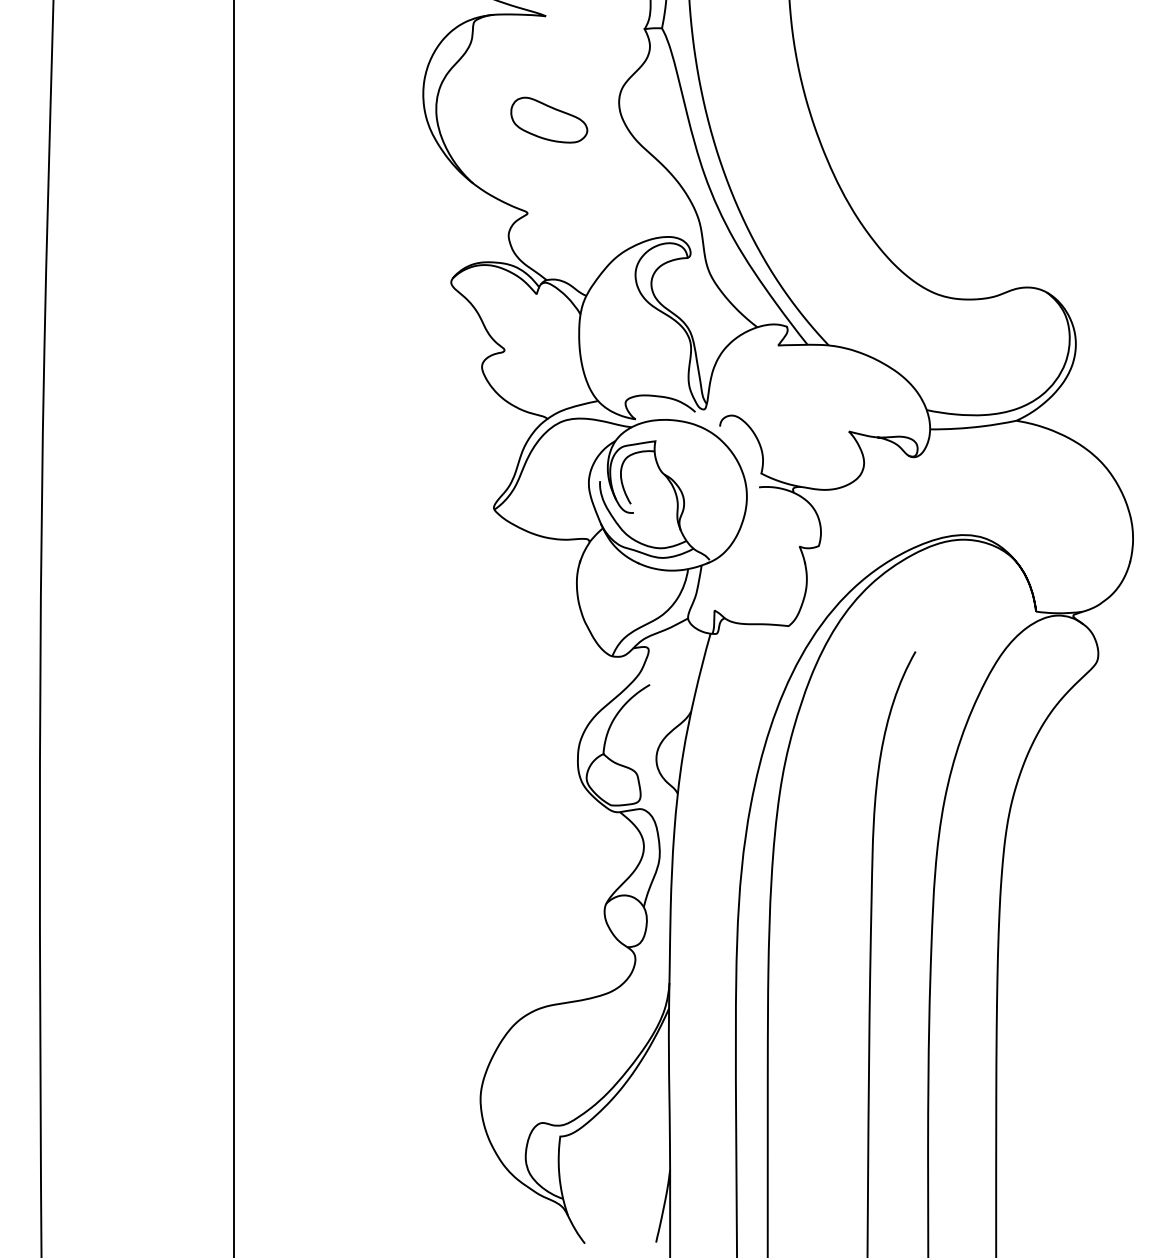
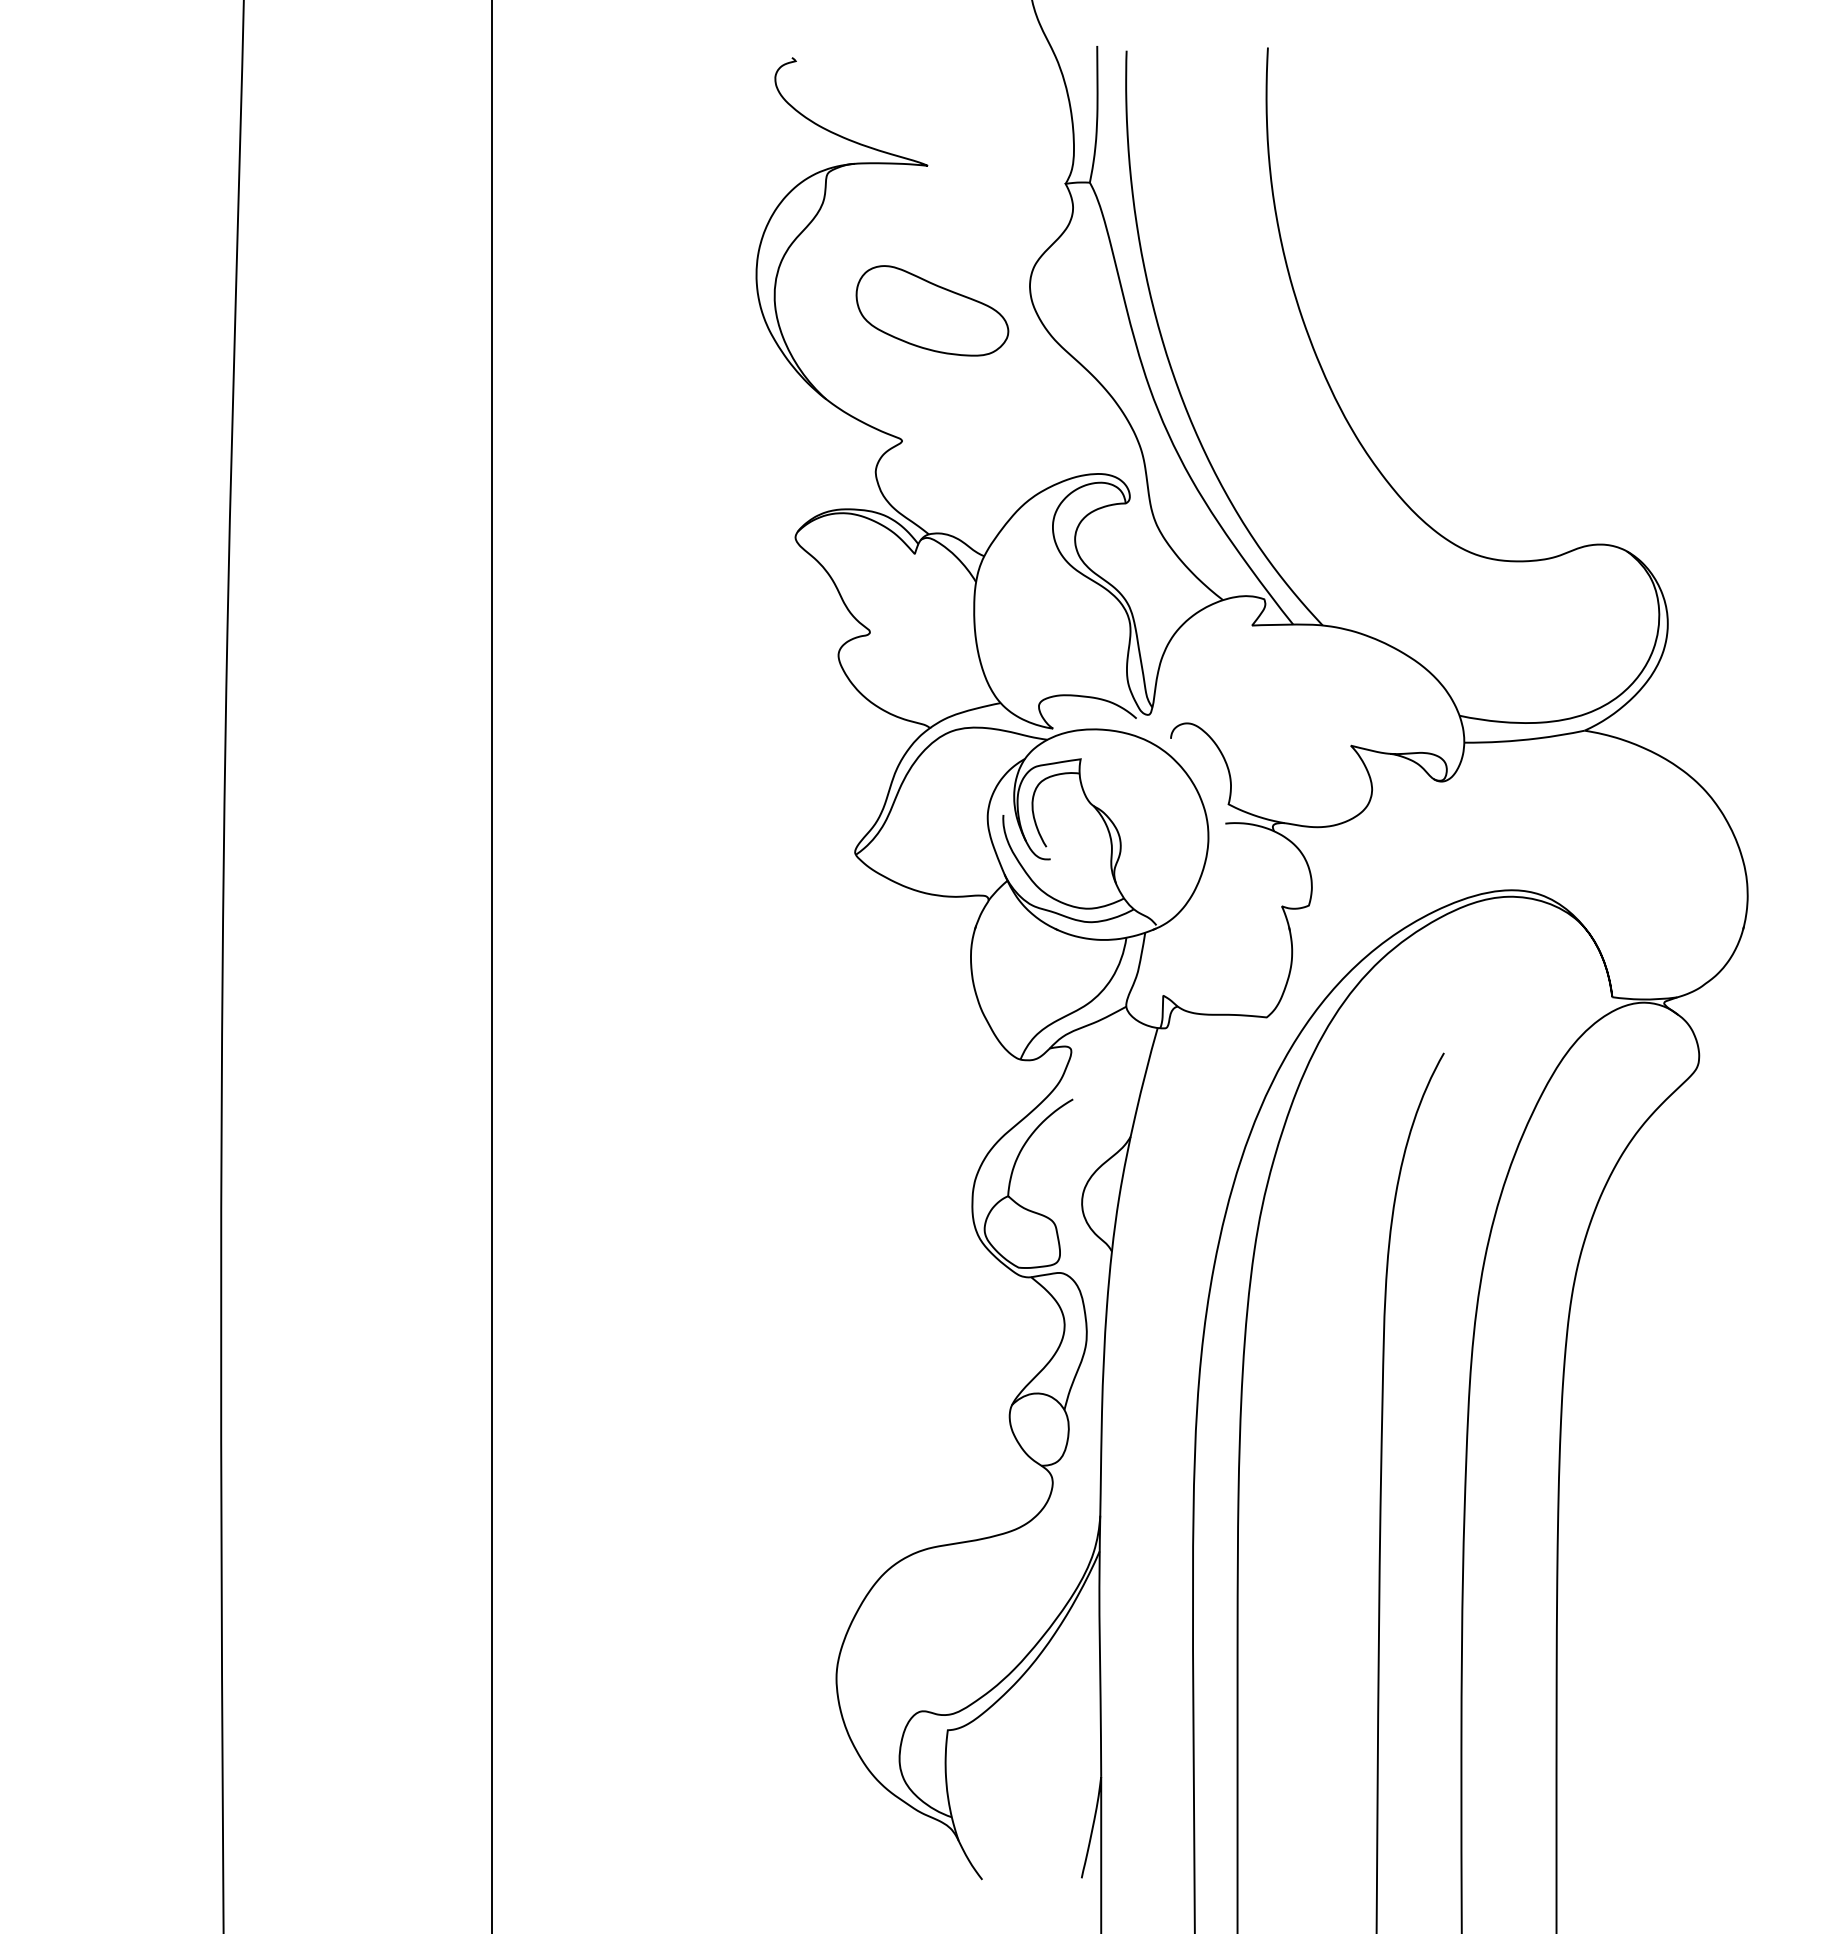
part: (549, 119) -> (932, 310), size x1.43

